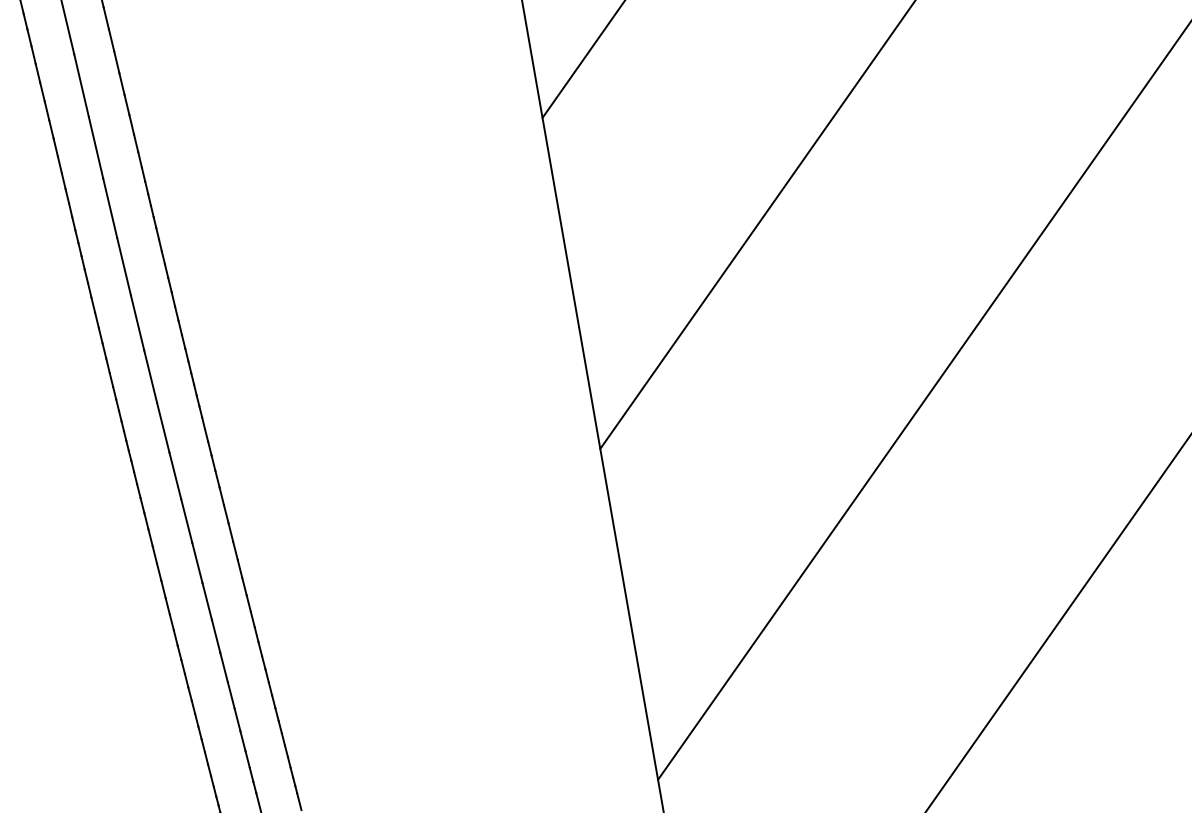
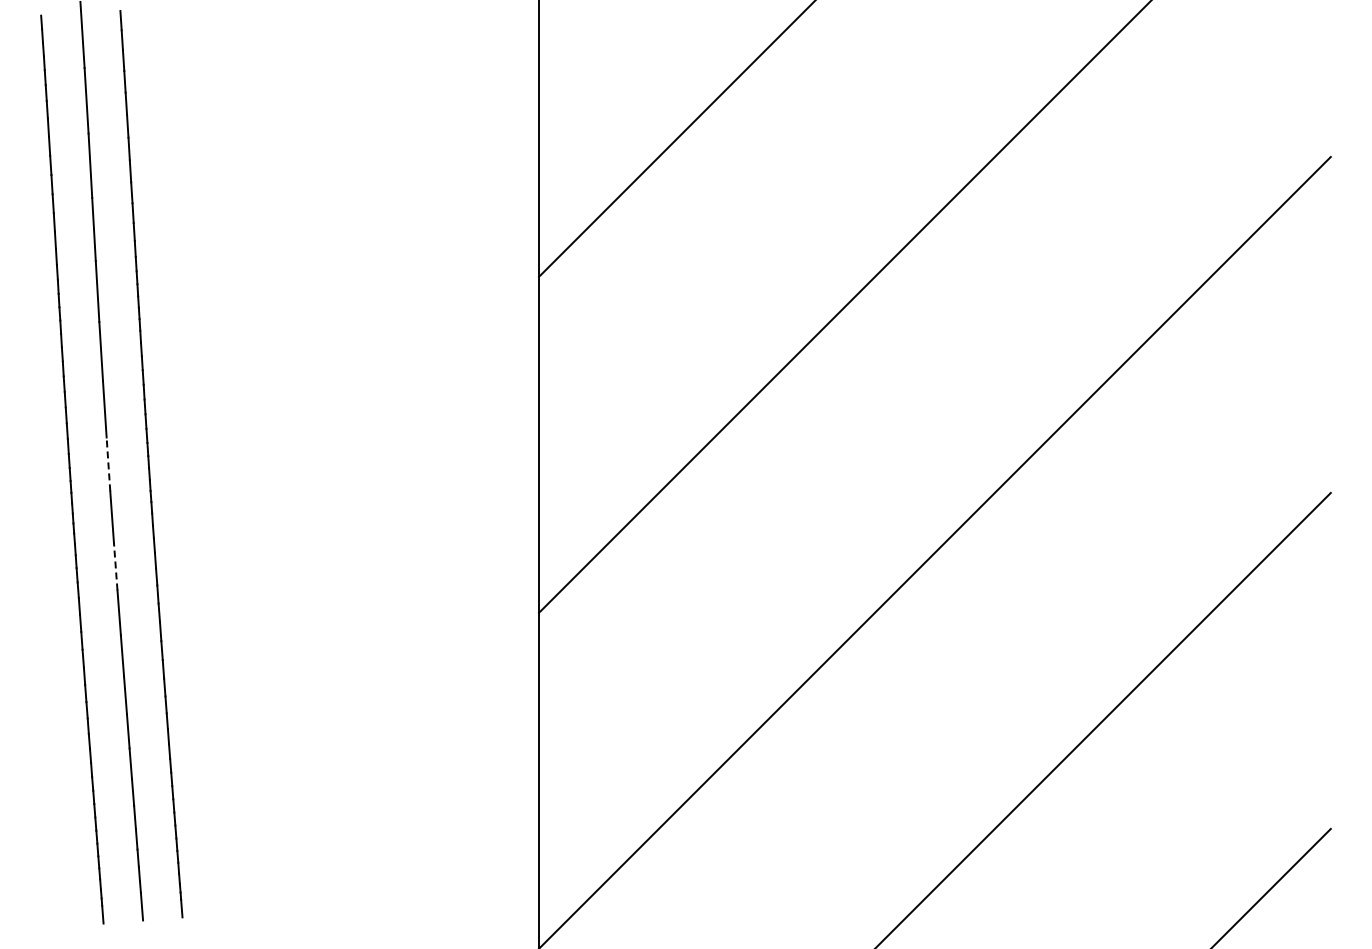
line: (150, 376) -> (108, 464), solid -> dashed
line: (174, 475) -> (115, 565), solid -> dashed

